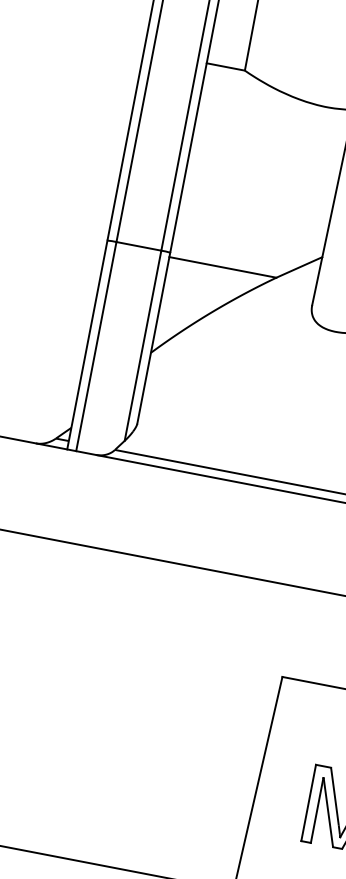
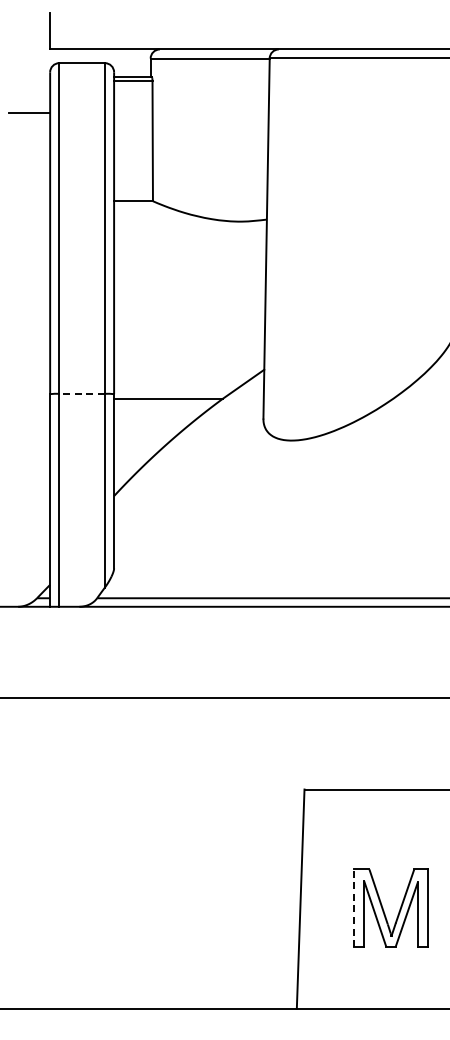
line: (139, 246) -> (82, 393), solid -> dashed
line: (309, 803) -> (354, 908), solid -> dashed

